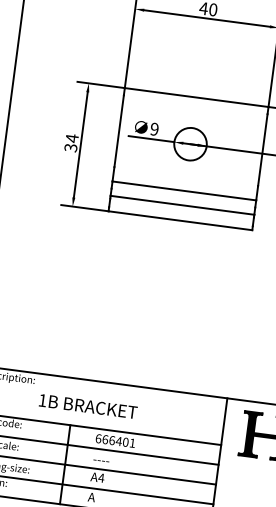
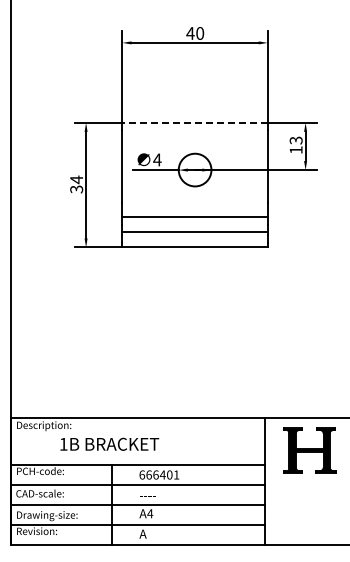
line: (197, 97) -> (195, 122), solid -> dashed
text: (154, 128) -> (157, 159), 9 -> 4
text: (88, 405) -> (109, 443), moved

